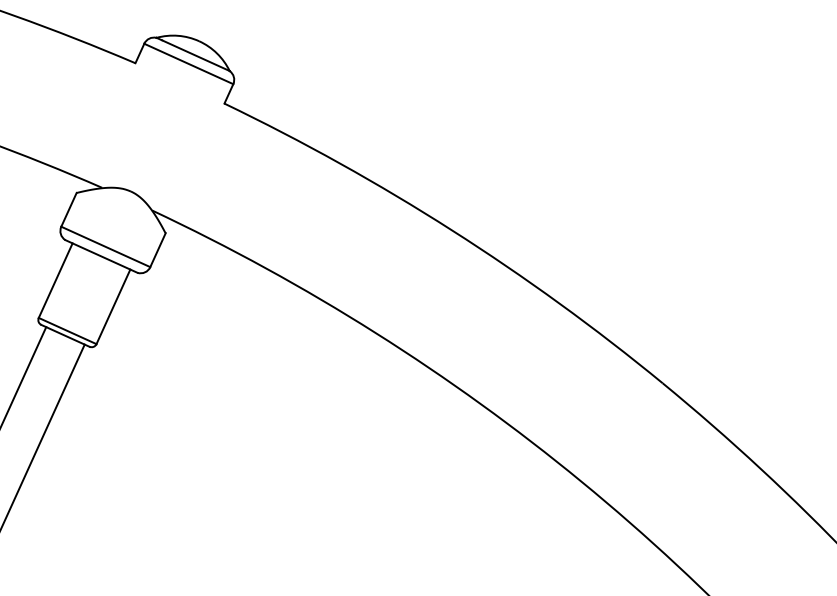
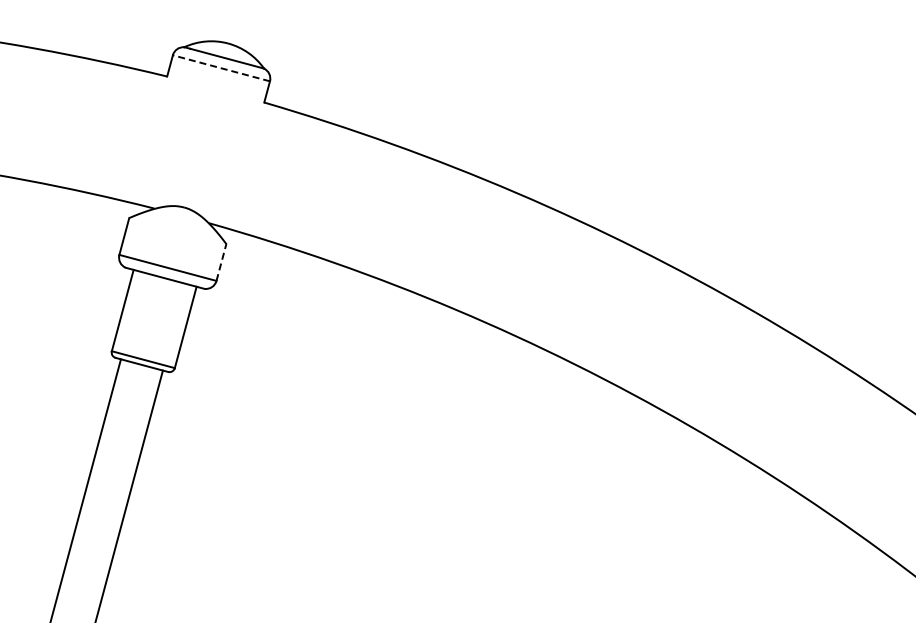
line: (187, 64) -> (220, 68), solid -> dashed
line: (158, 250) -> (221, 262), solid -> dashed

